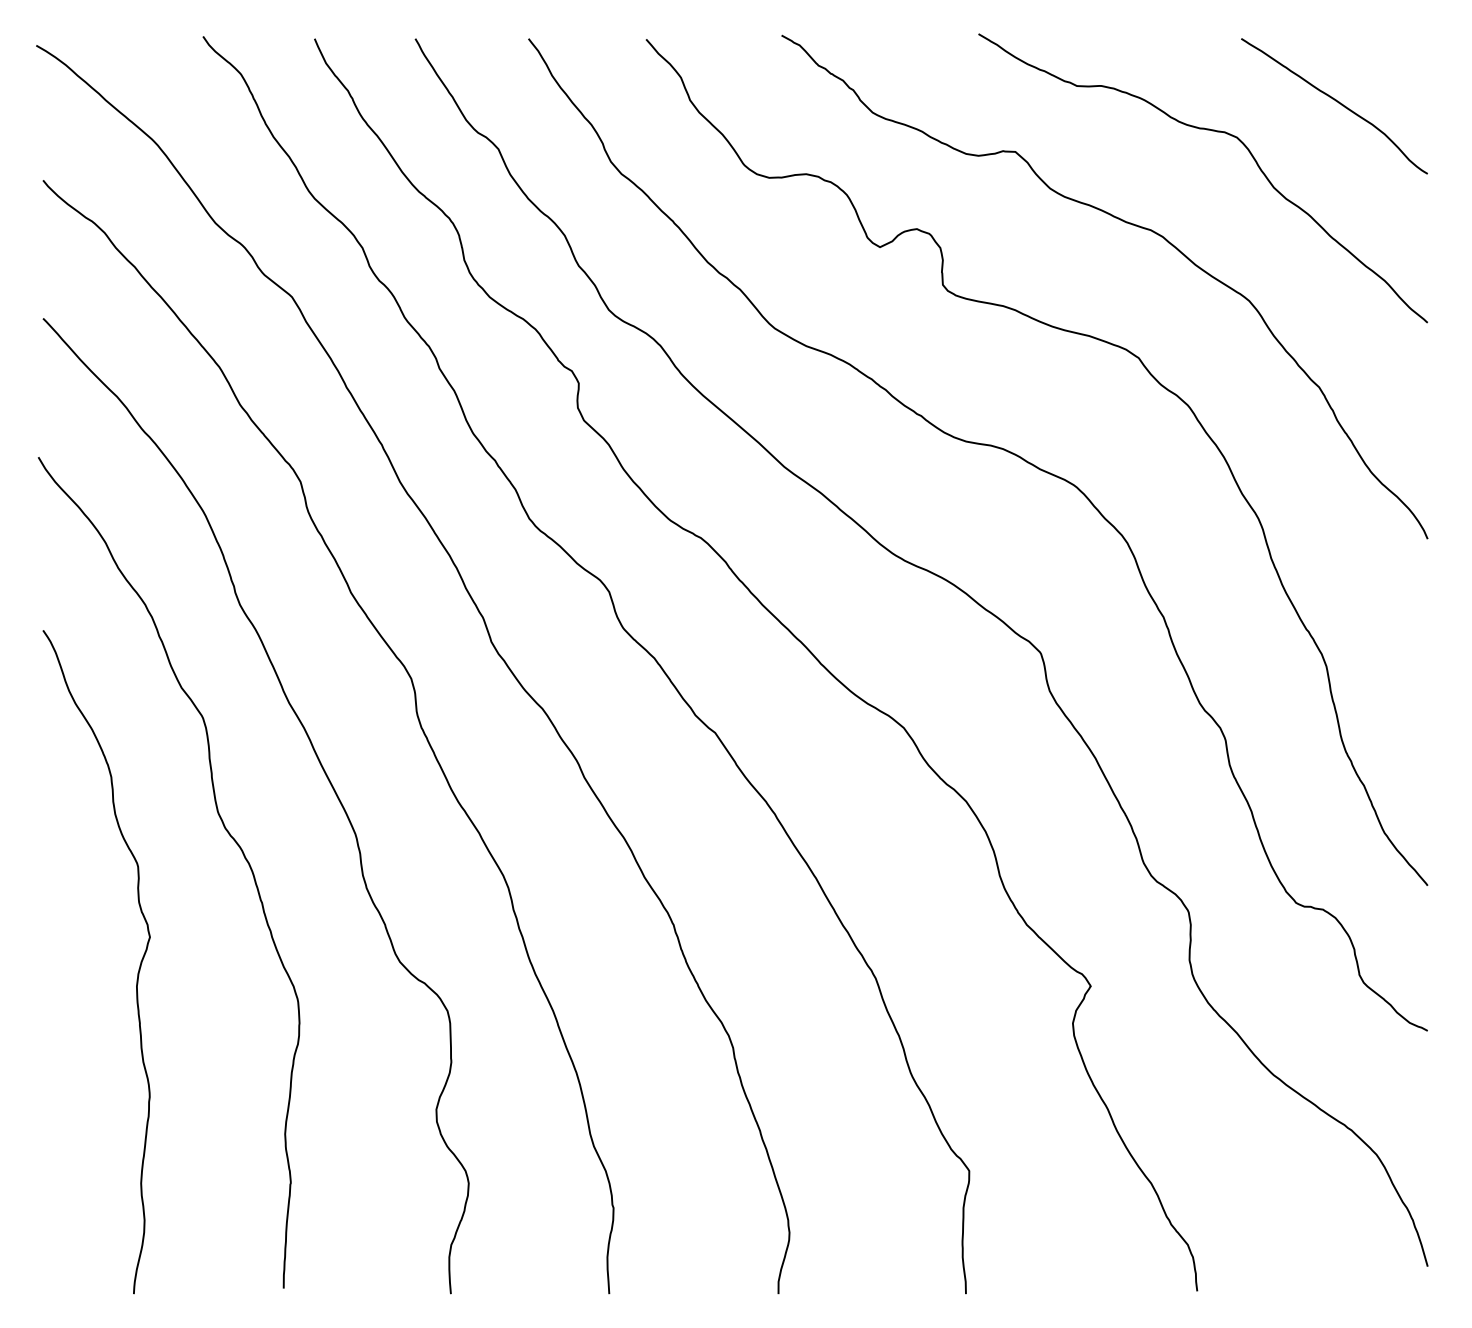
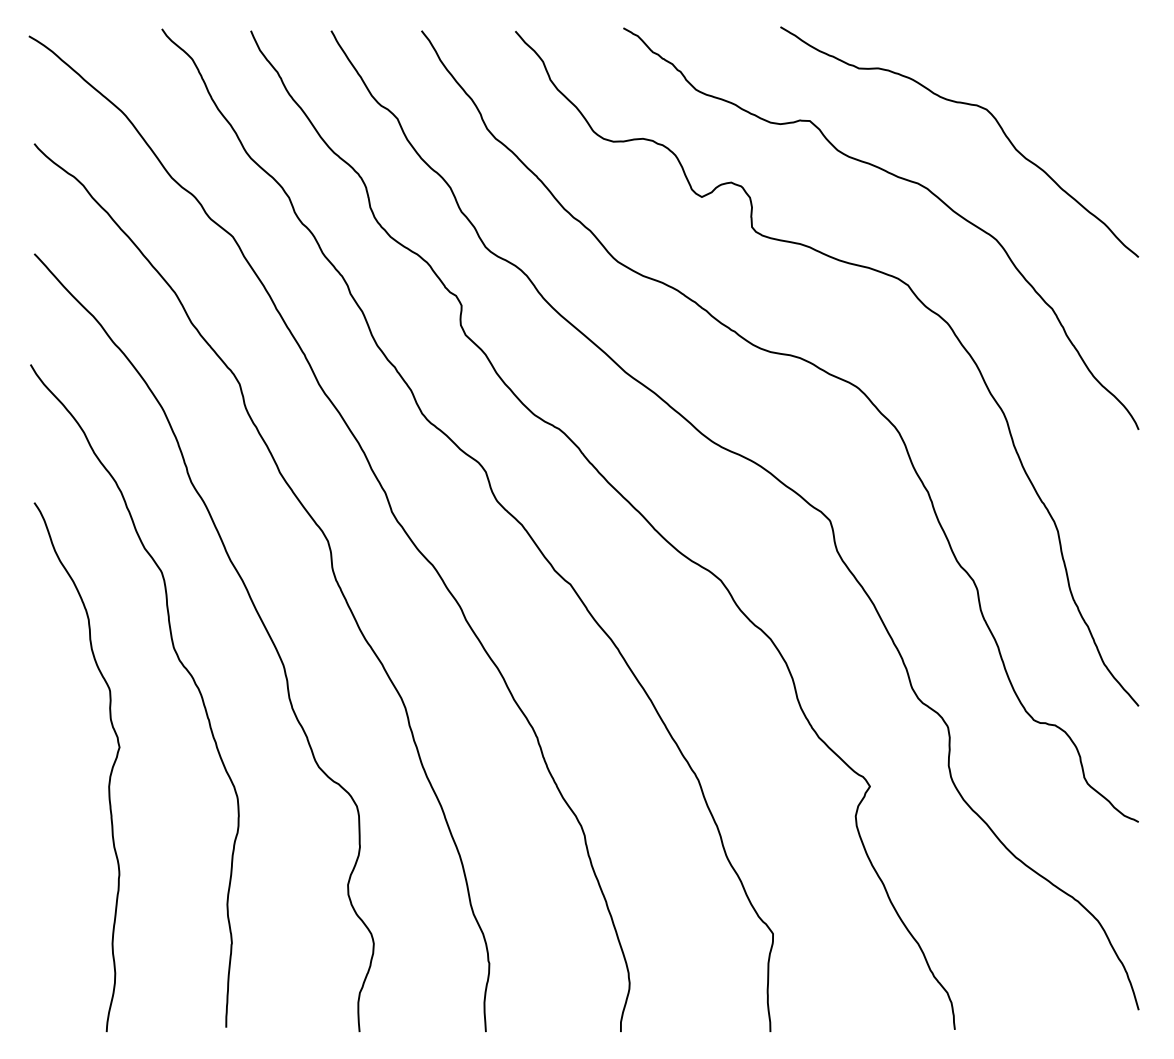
curve: (1335, 102) -> (1065, 81), removed

